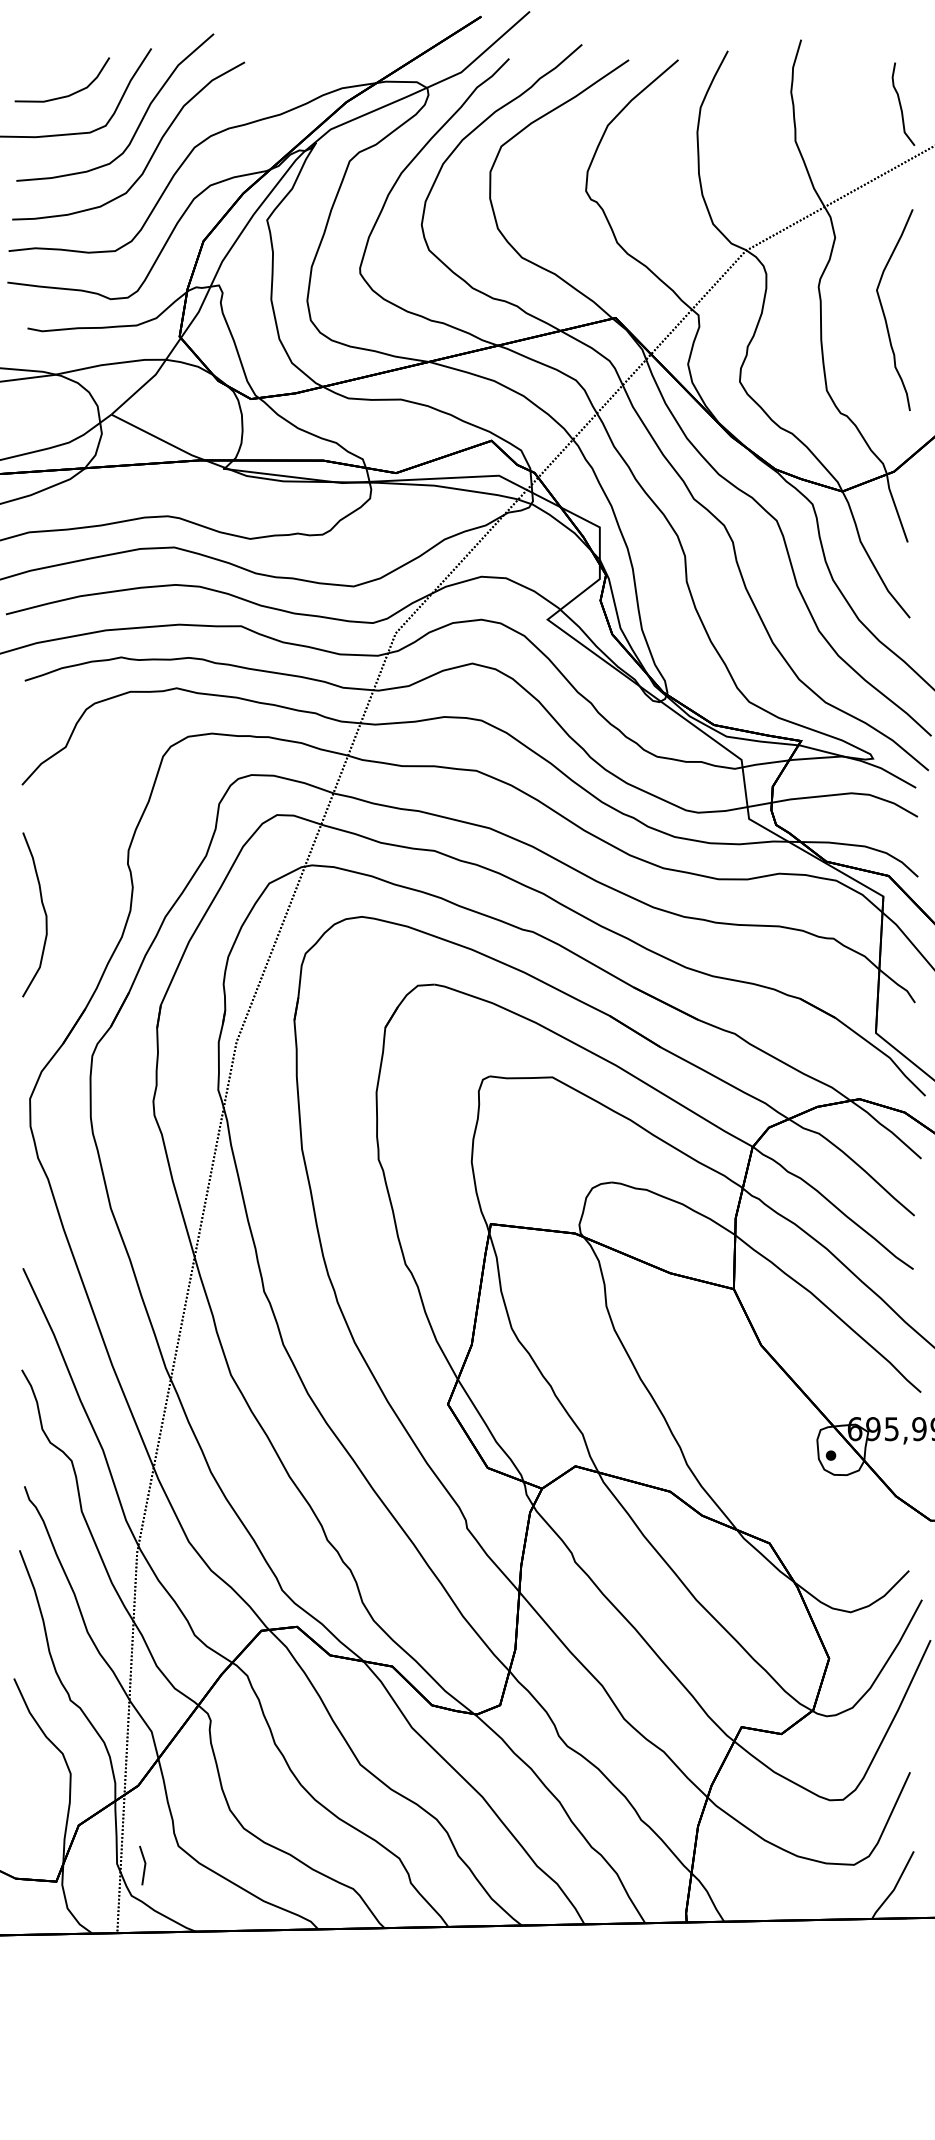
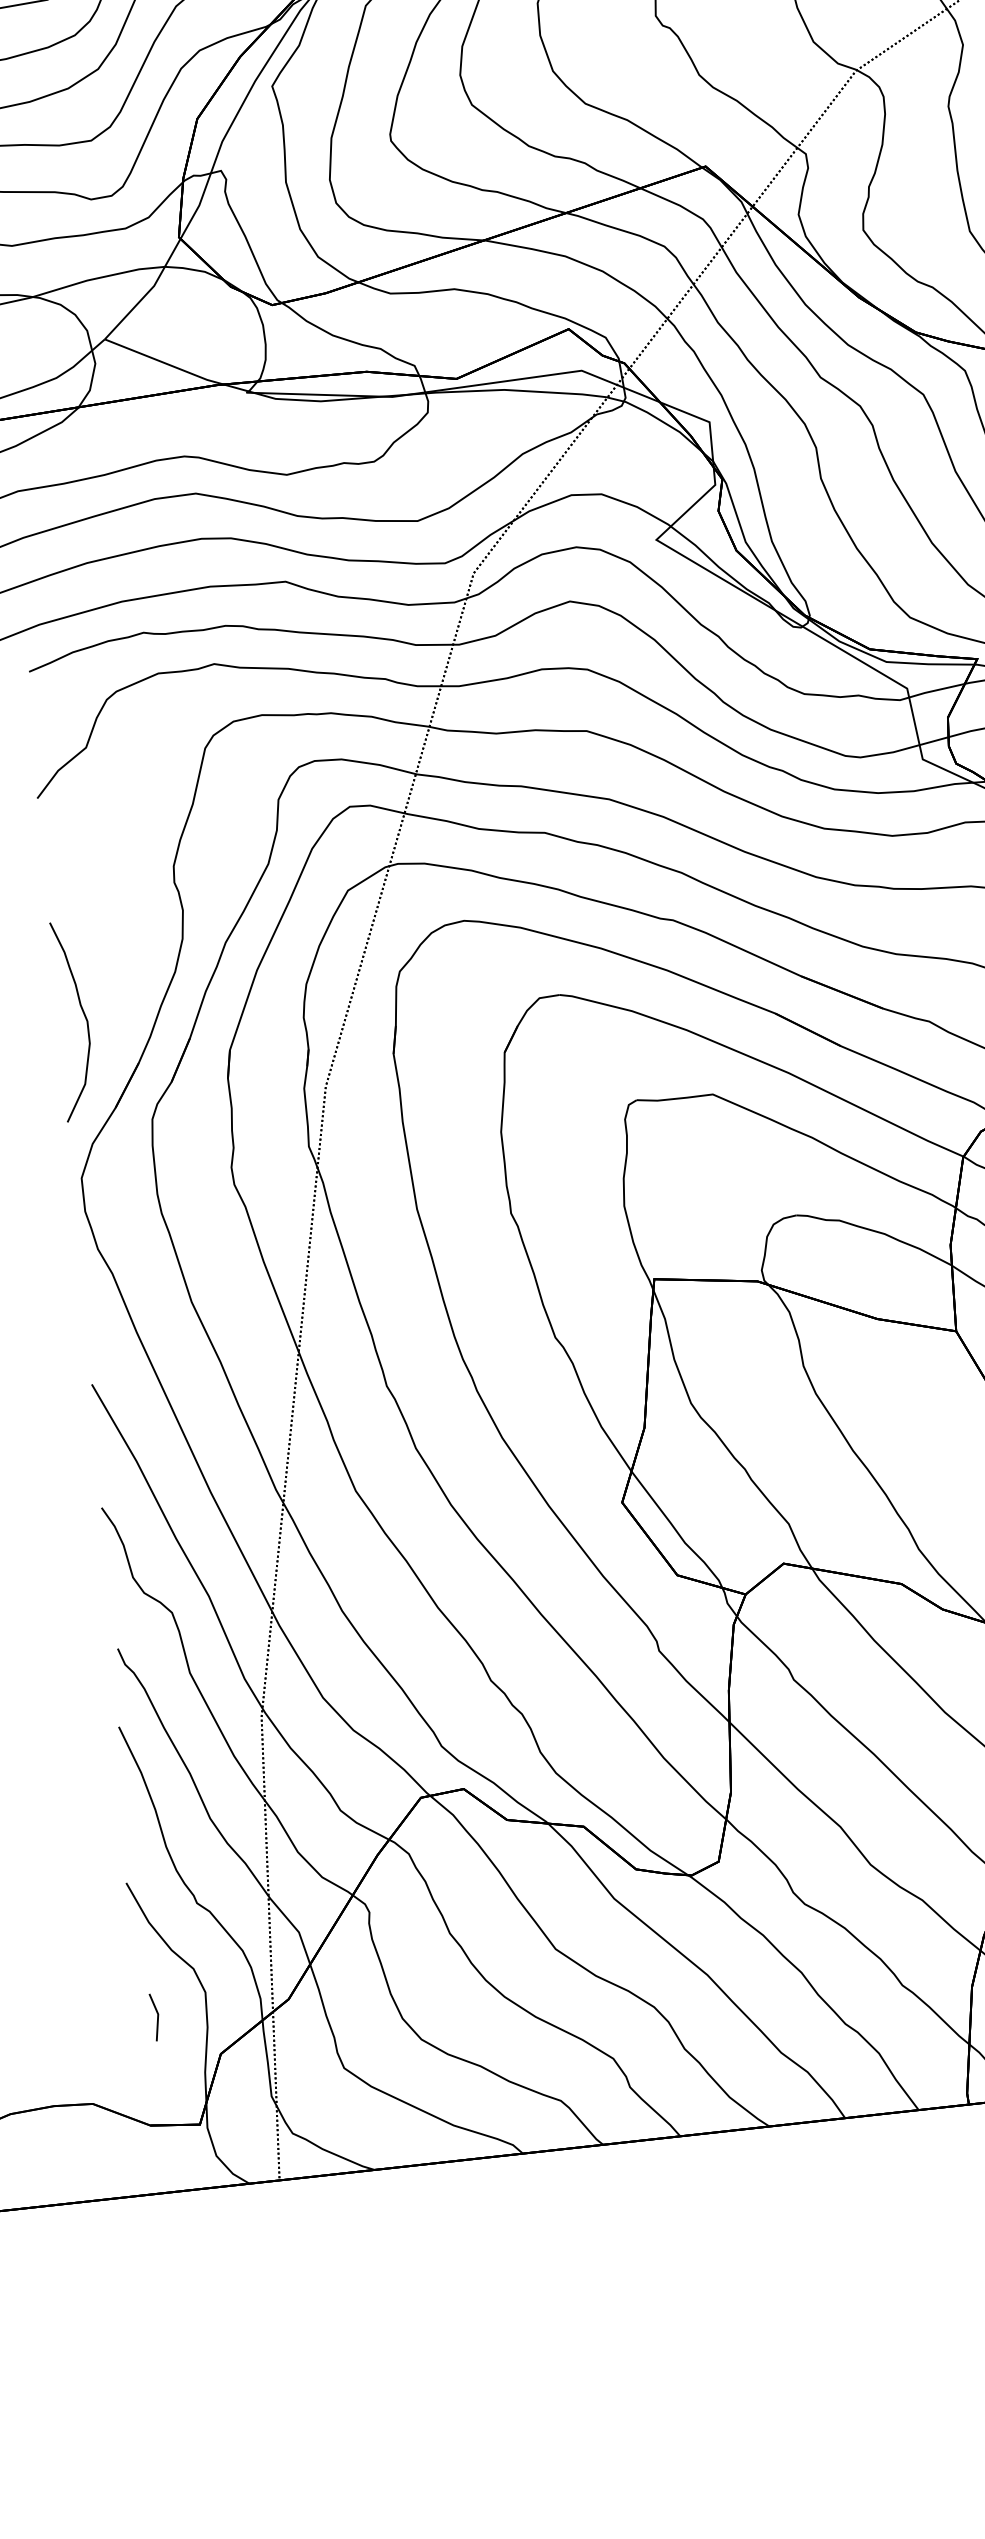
curve: (43, 910) -> (83, 1014), moved
line: (144, 1865) -> (157, 2017), moved

